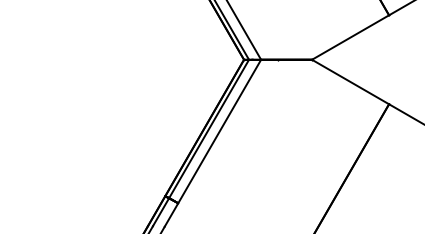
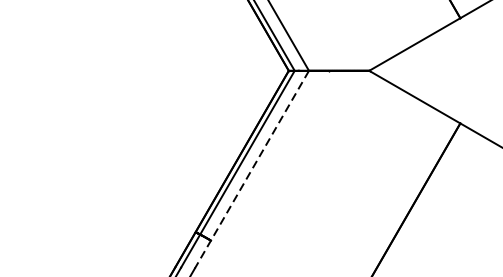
line: (212, 143) -> (251, 169), solid -> dashed

